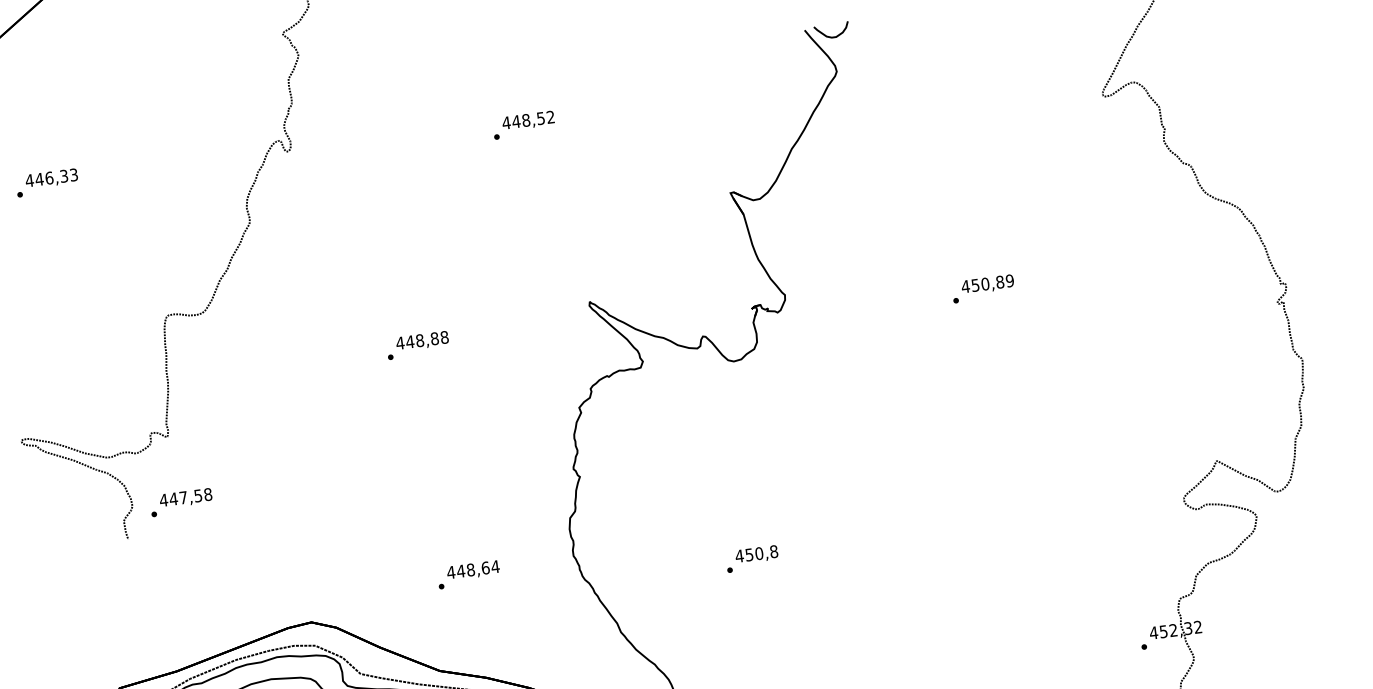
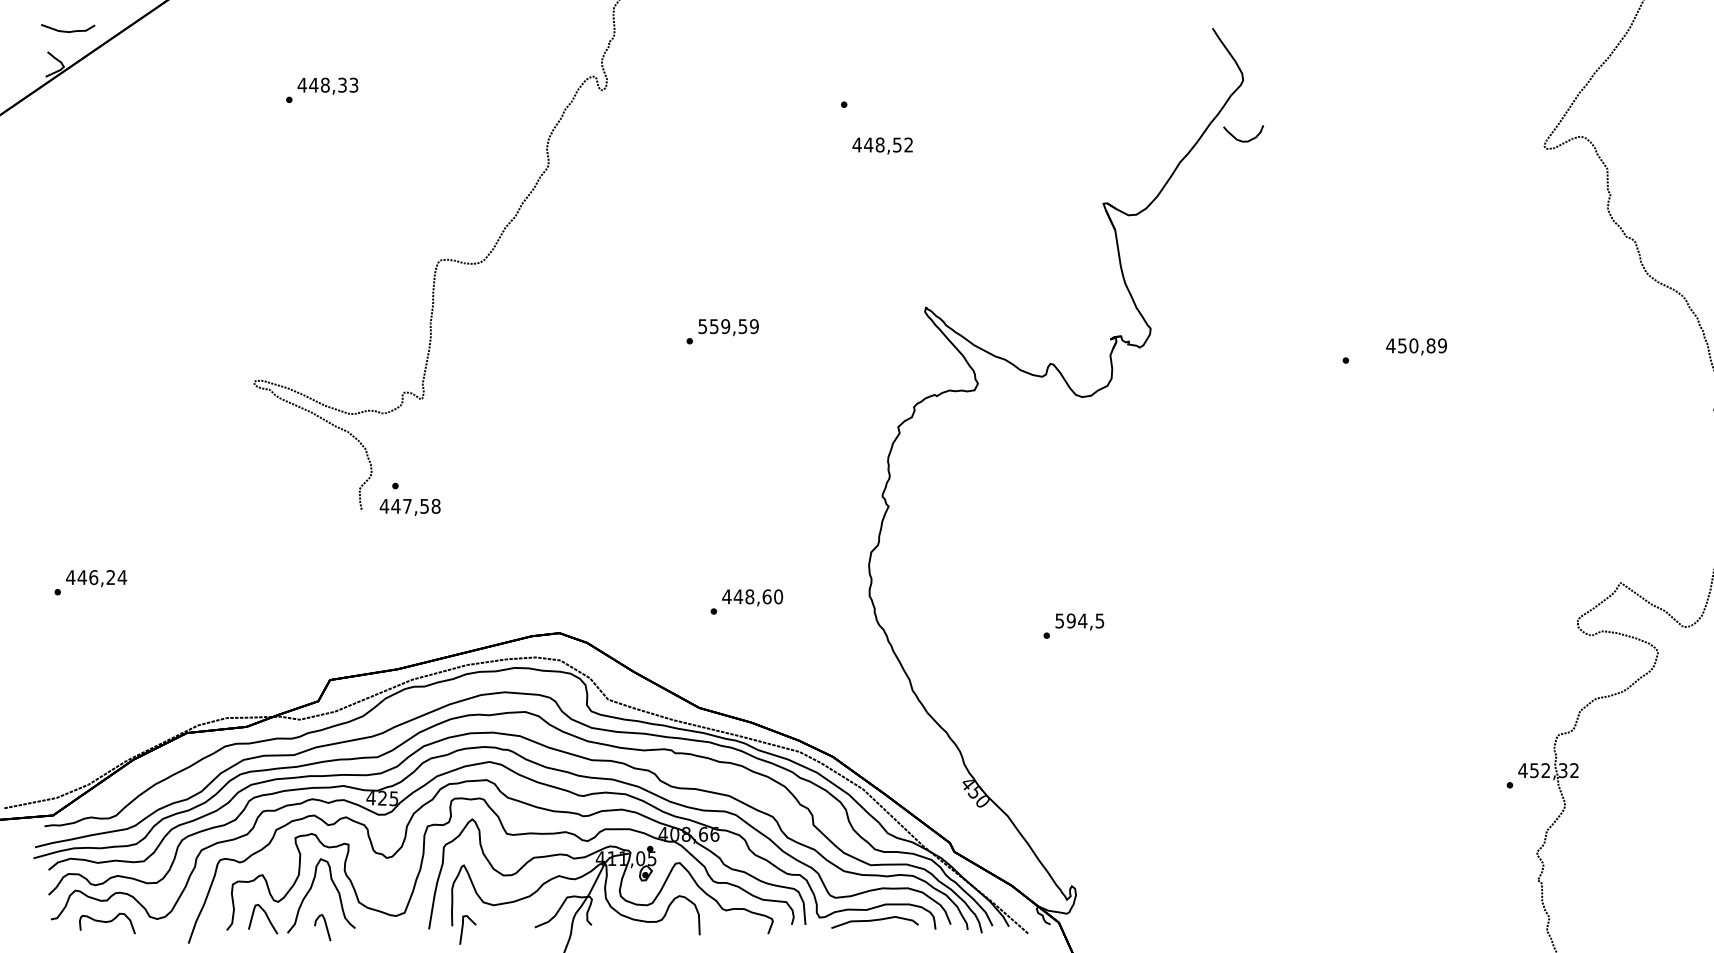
curve: (832, 36) -> (1243, 140), moved
text: (528, 120) -> (882, 145), moved
text: (48, 177) -> (324, 84), 446,33 -> 448,33
text: (987, 284) -> (1416, 346), moved
text: (422, 340) -> (728, 326), 448,88 -> 559,59
text: (185, 497) -> (409, 506), moved
text: (756, 553) -> (1079, 620), 450,8 -> 594,5
text: (495, 566) -> (778, 596), 448,64 -> 448,60

